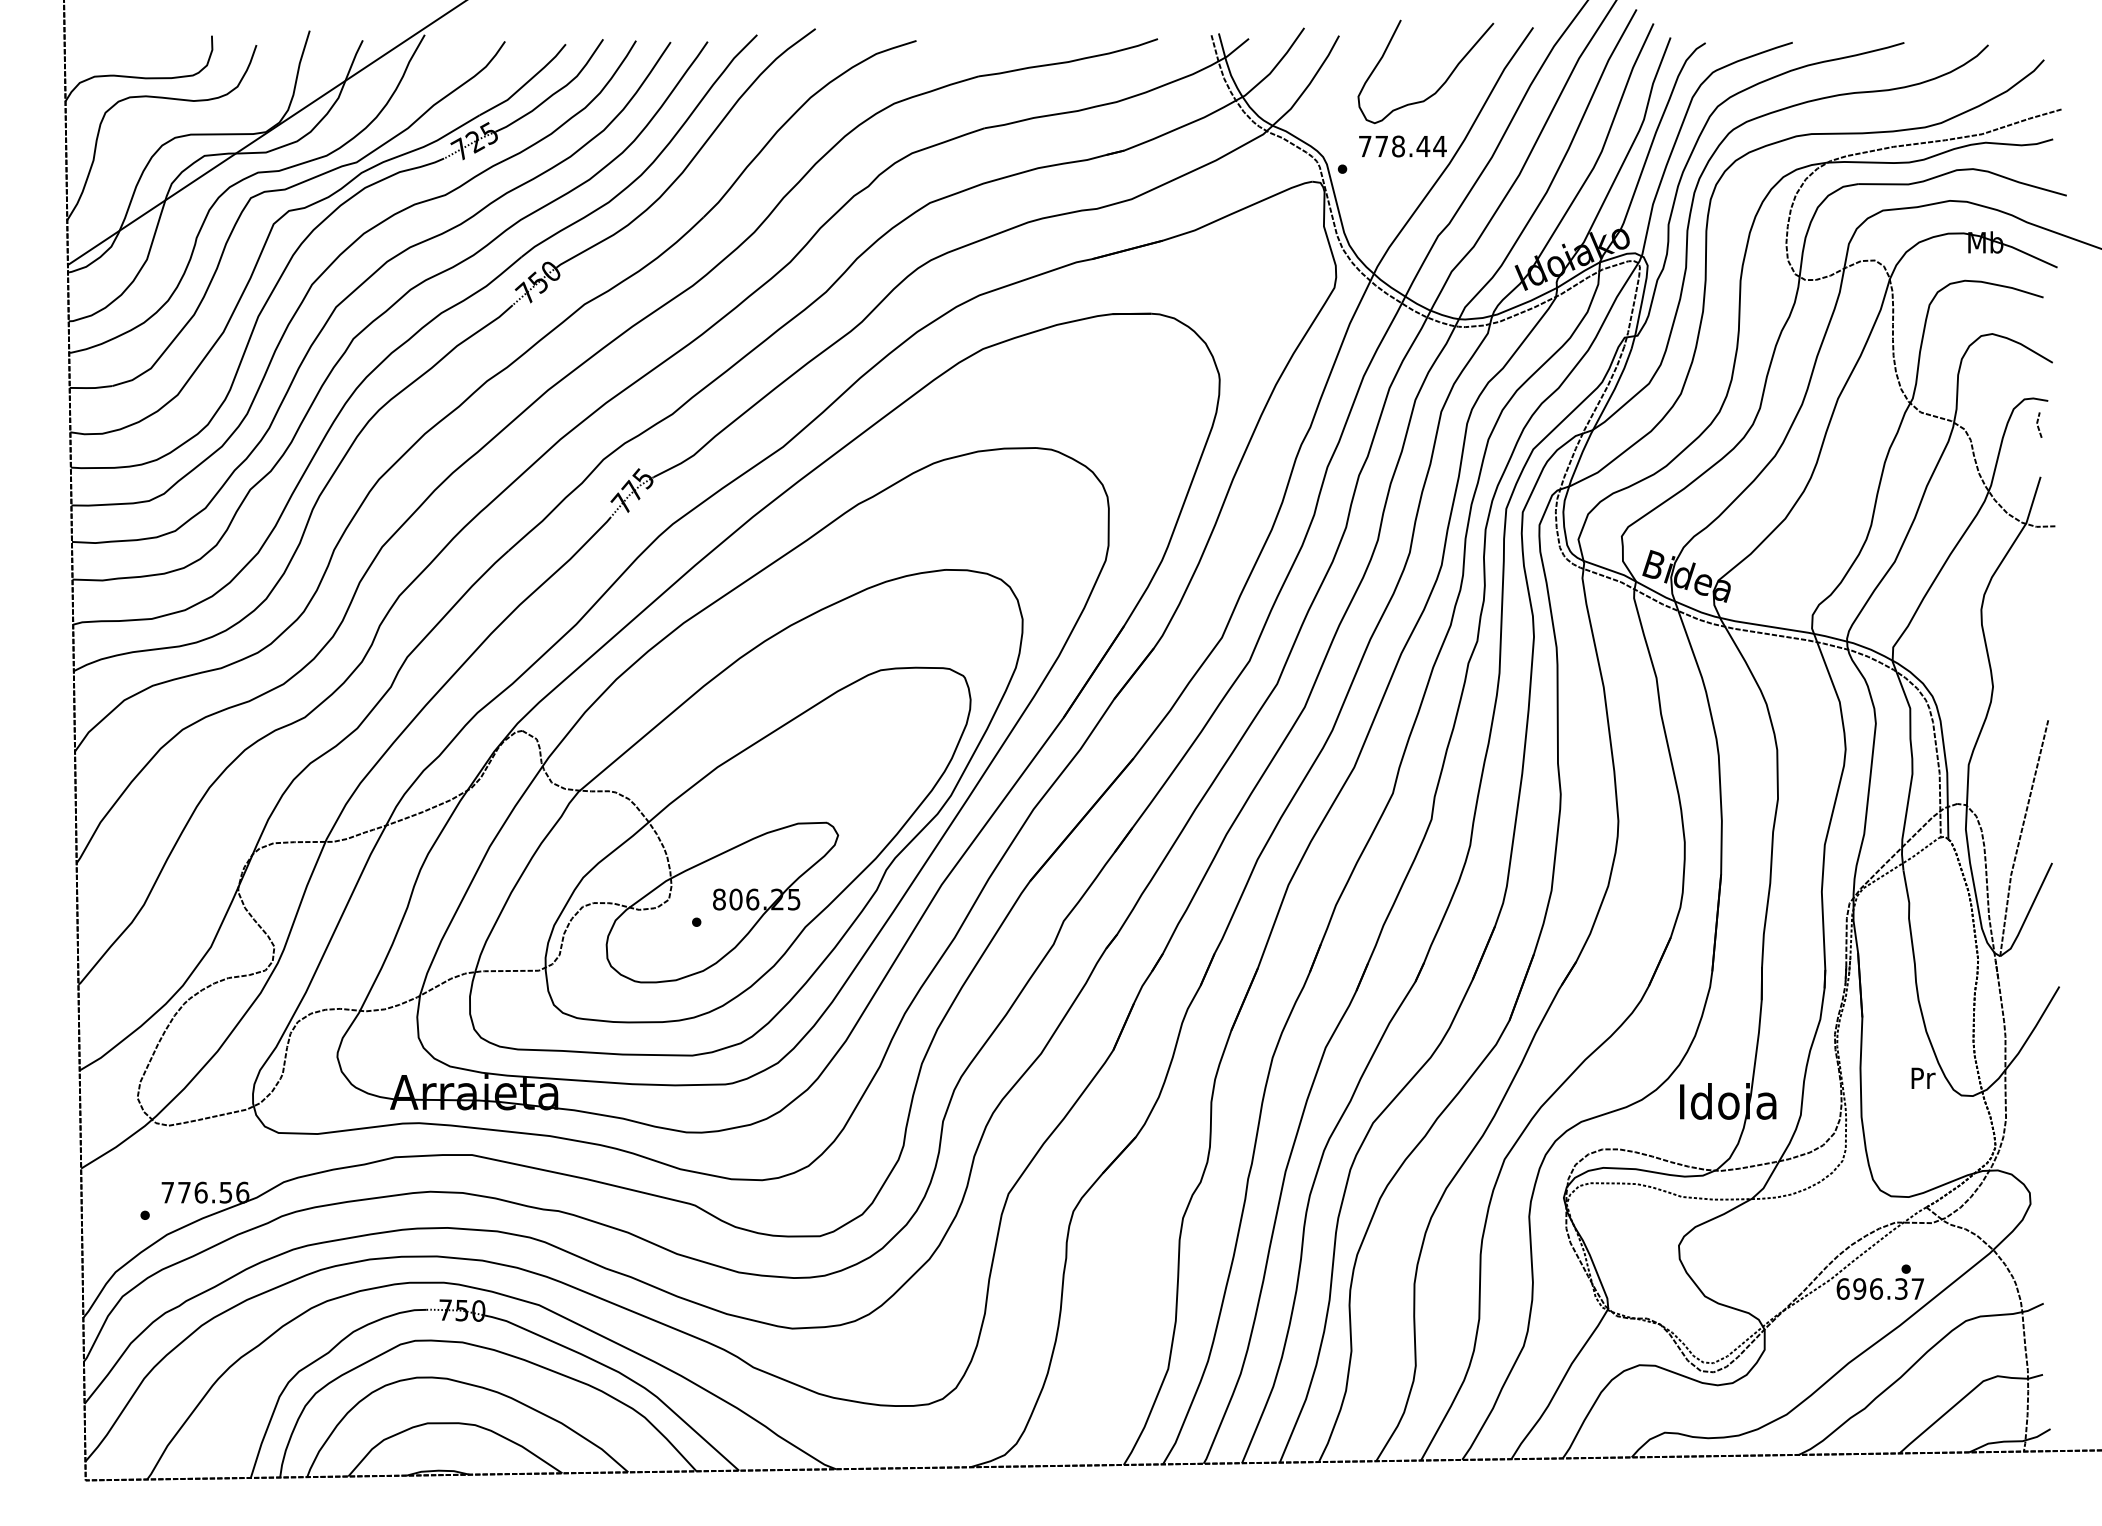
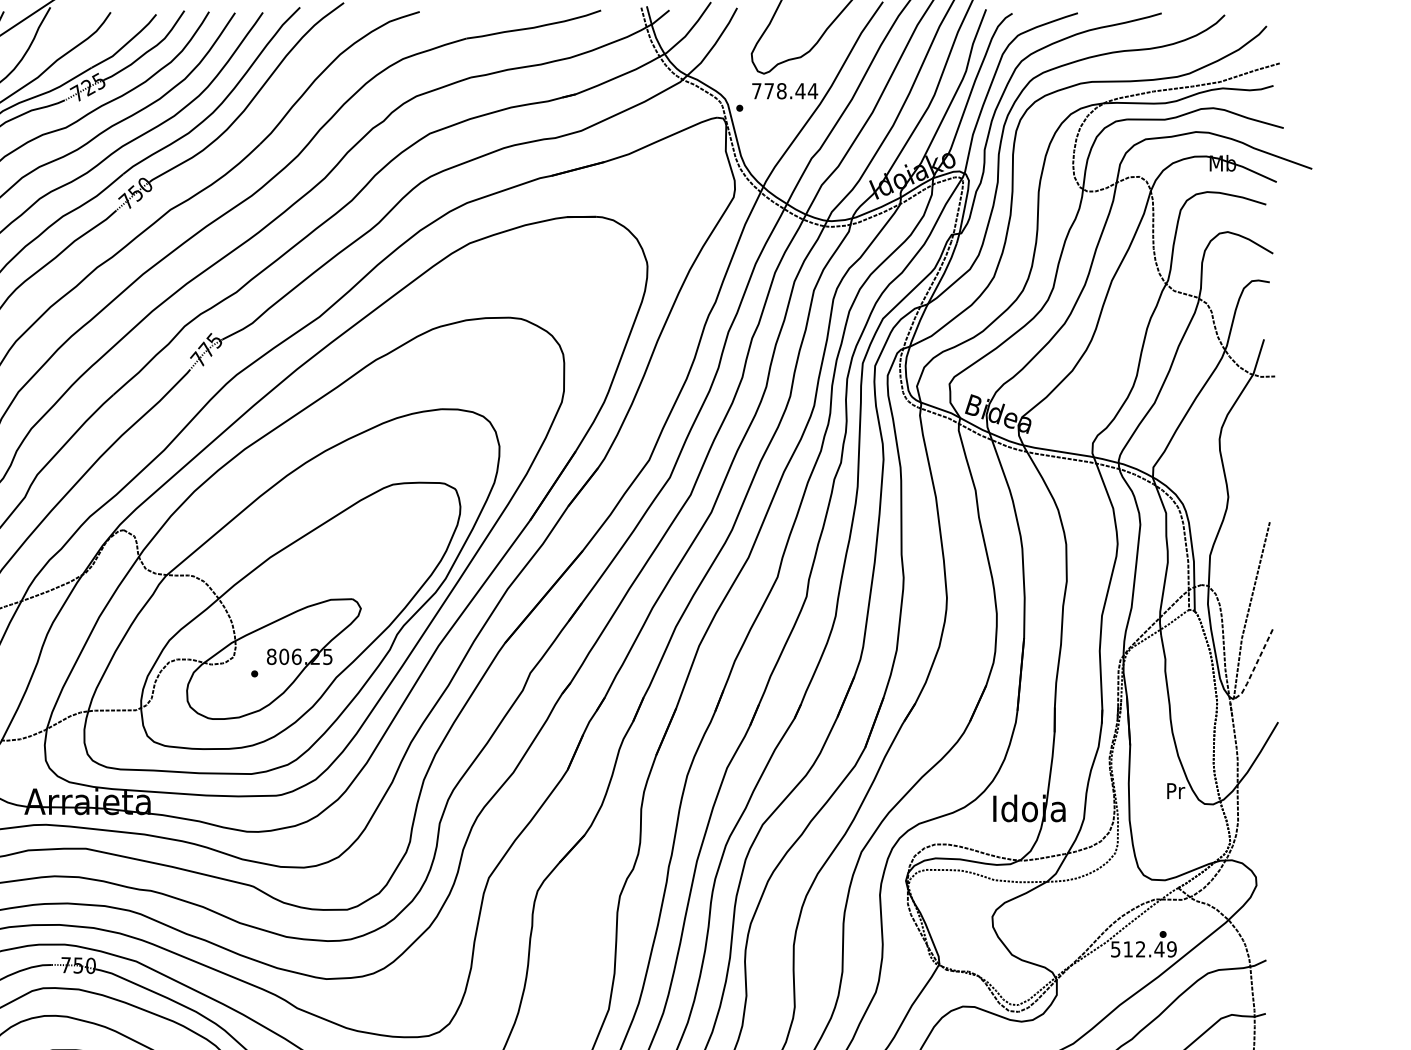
line: (2038, 425) -> (1262, 300), removed
line: (2028, 913) -> (1254, 667), solid -> dashed
text: (1880, 1288) -> (1143, 948), 696.37 -> 512.49

